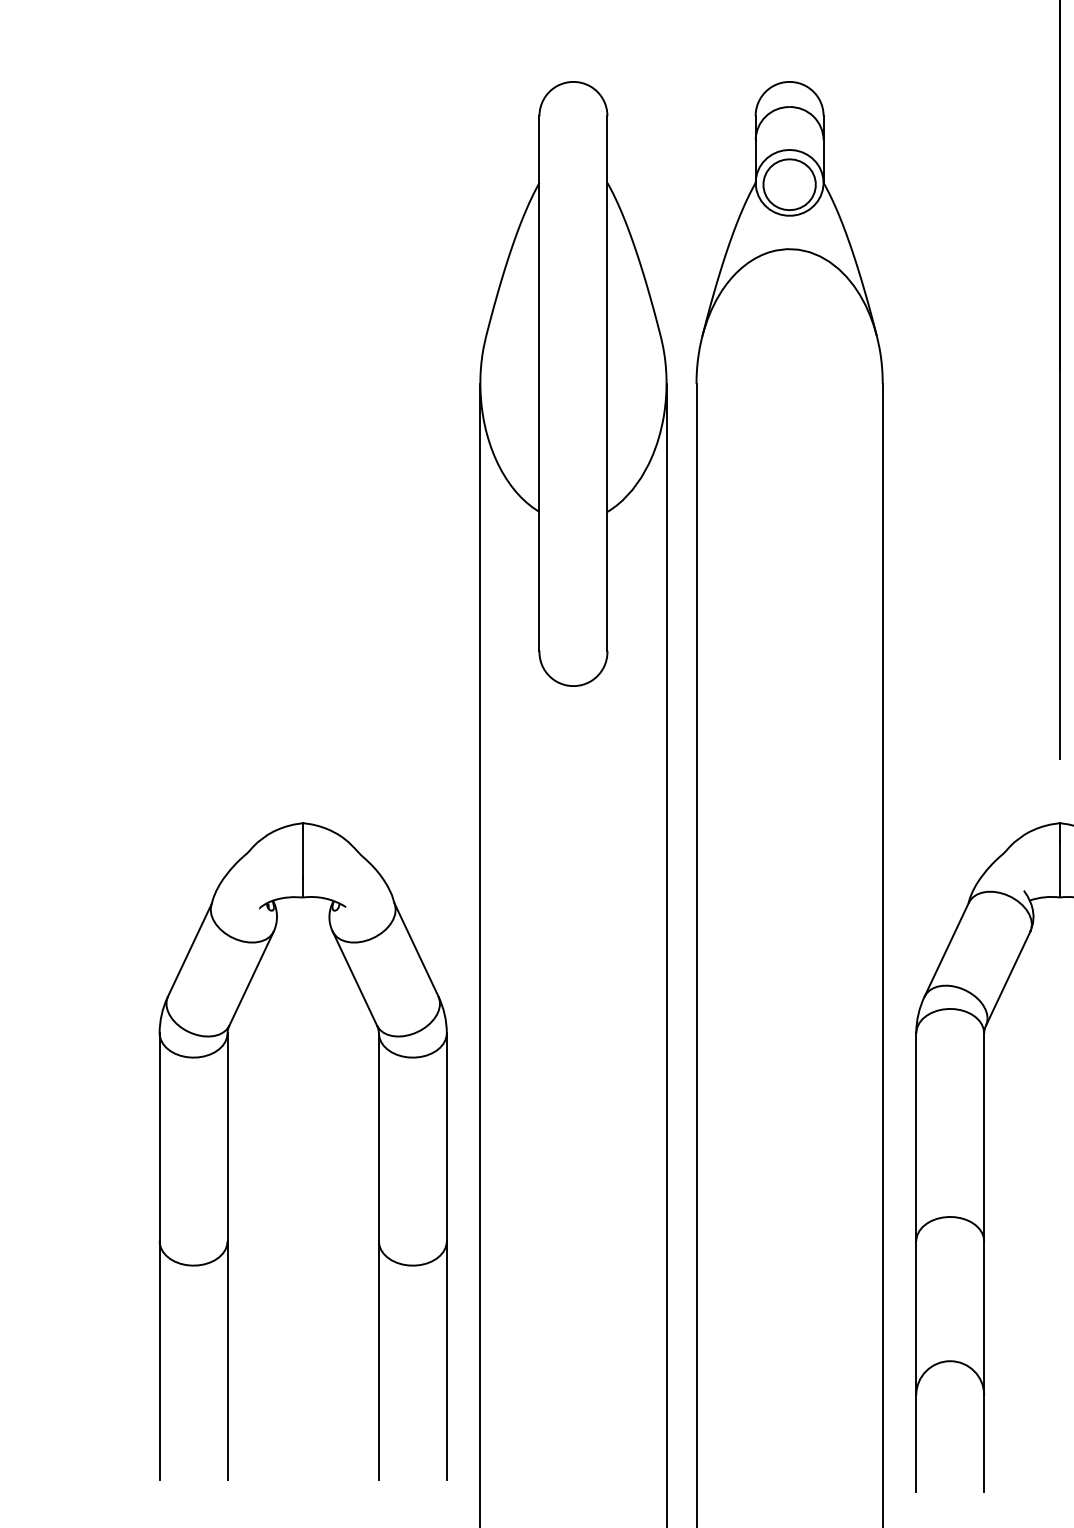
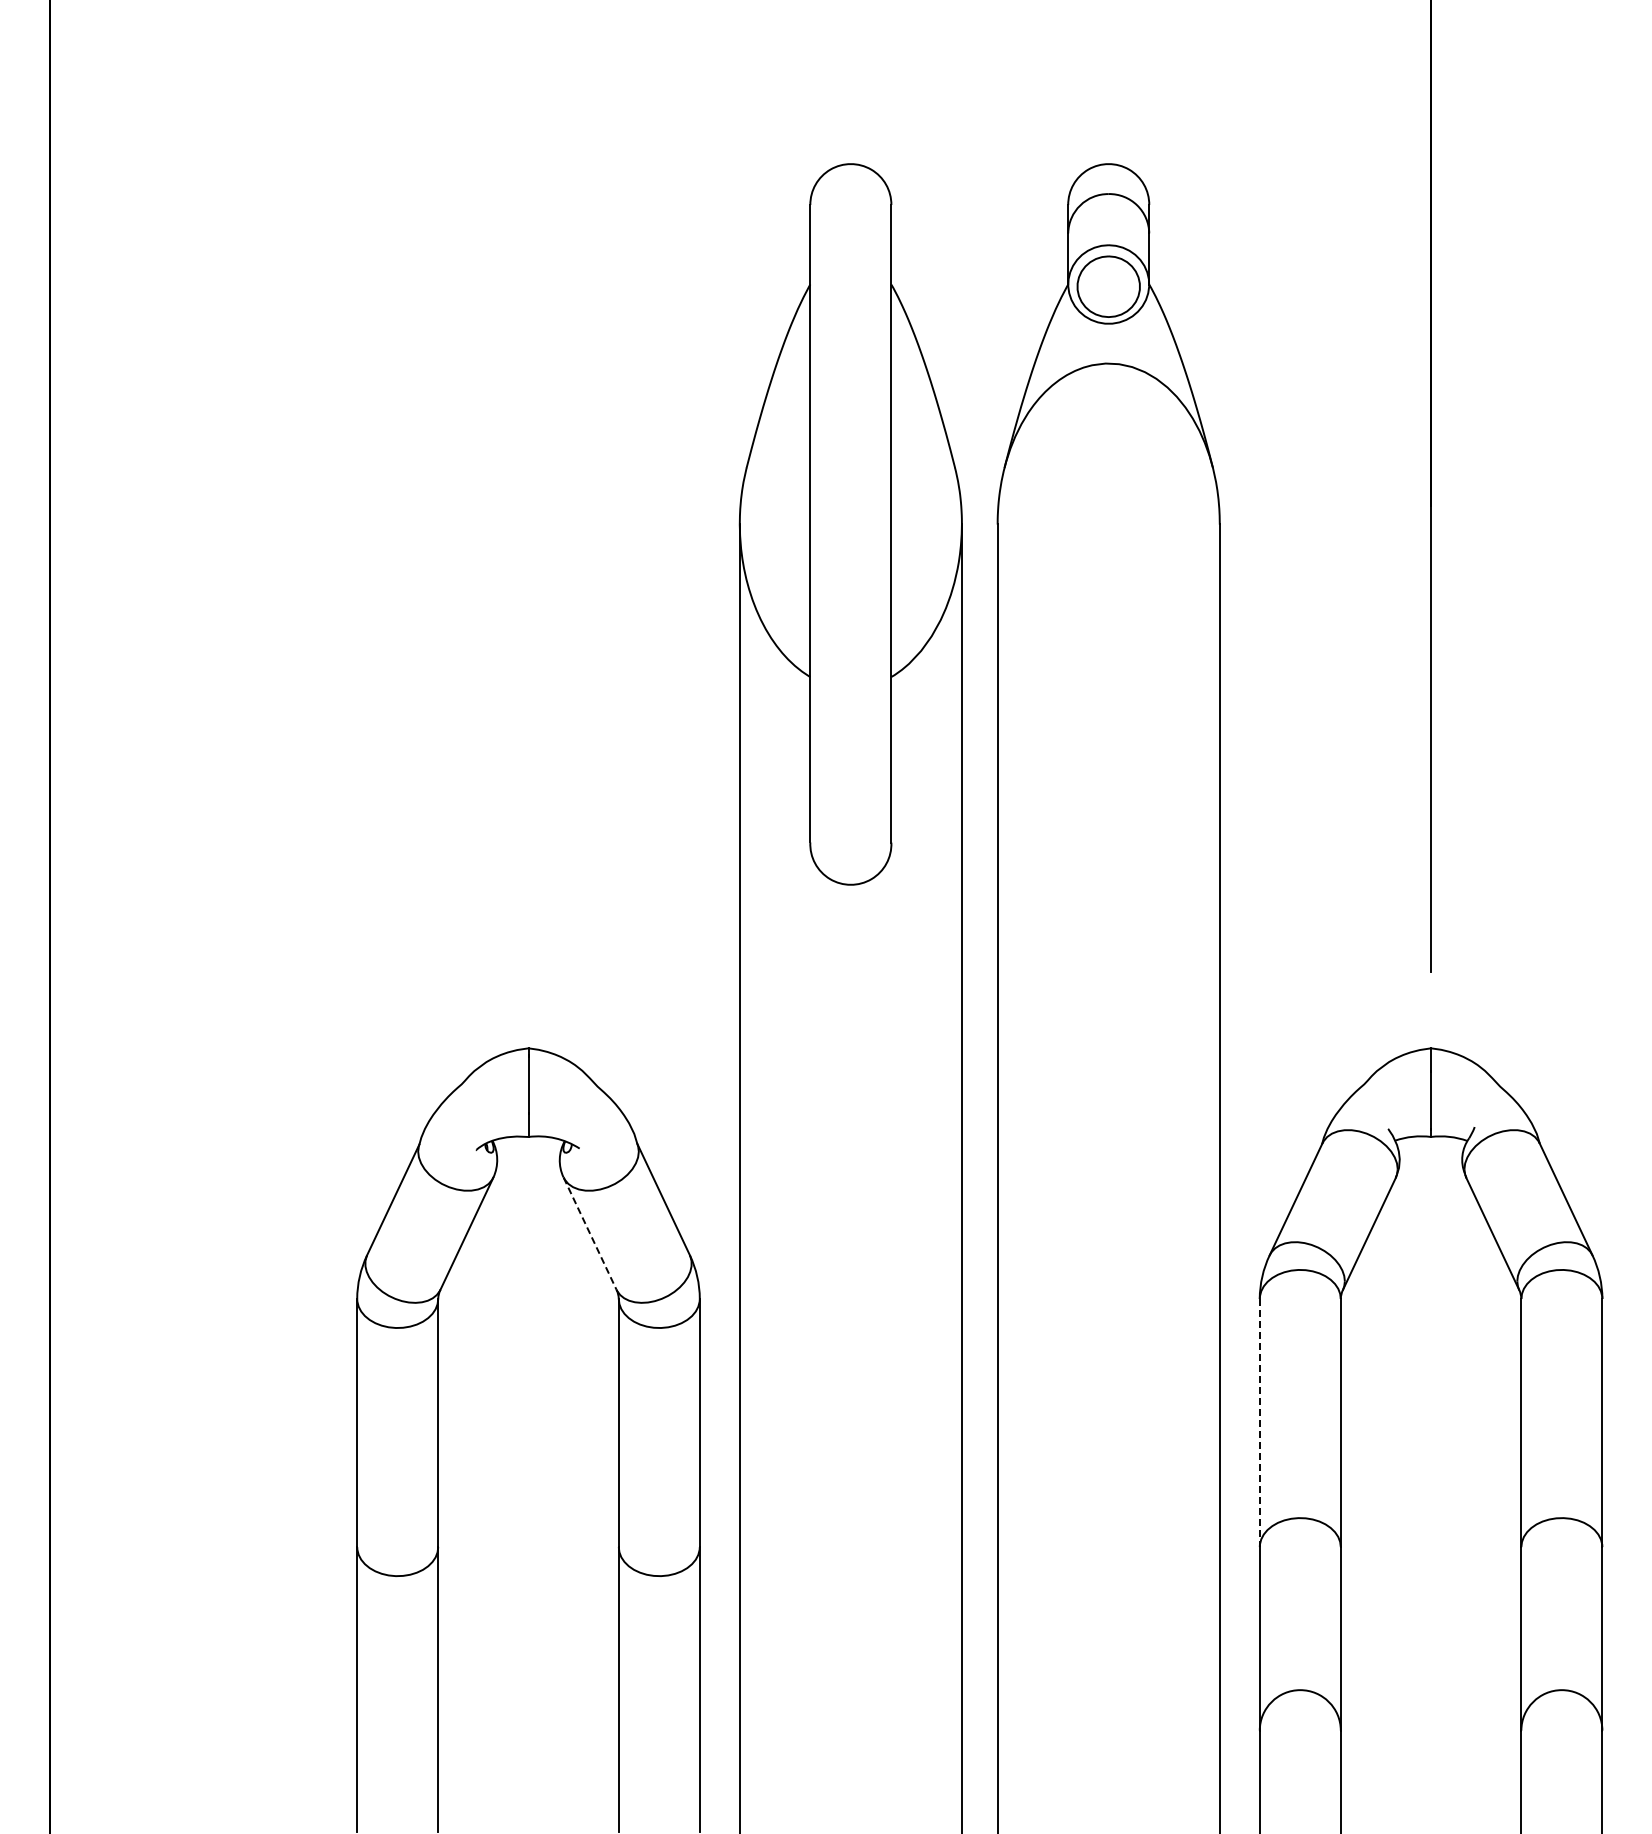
line: (355, 978) -> (590, 1233), solid -> dashed
line: (916, 1137) -> (1259, 1423), solid -> dashed

